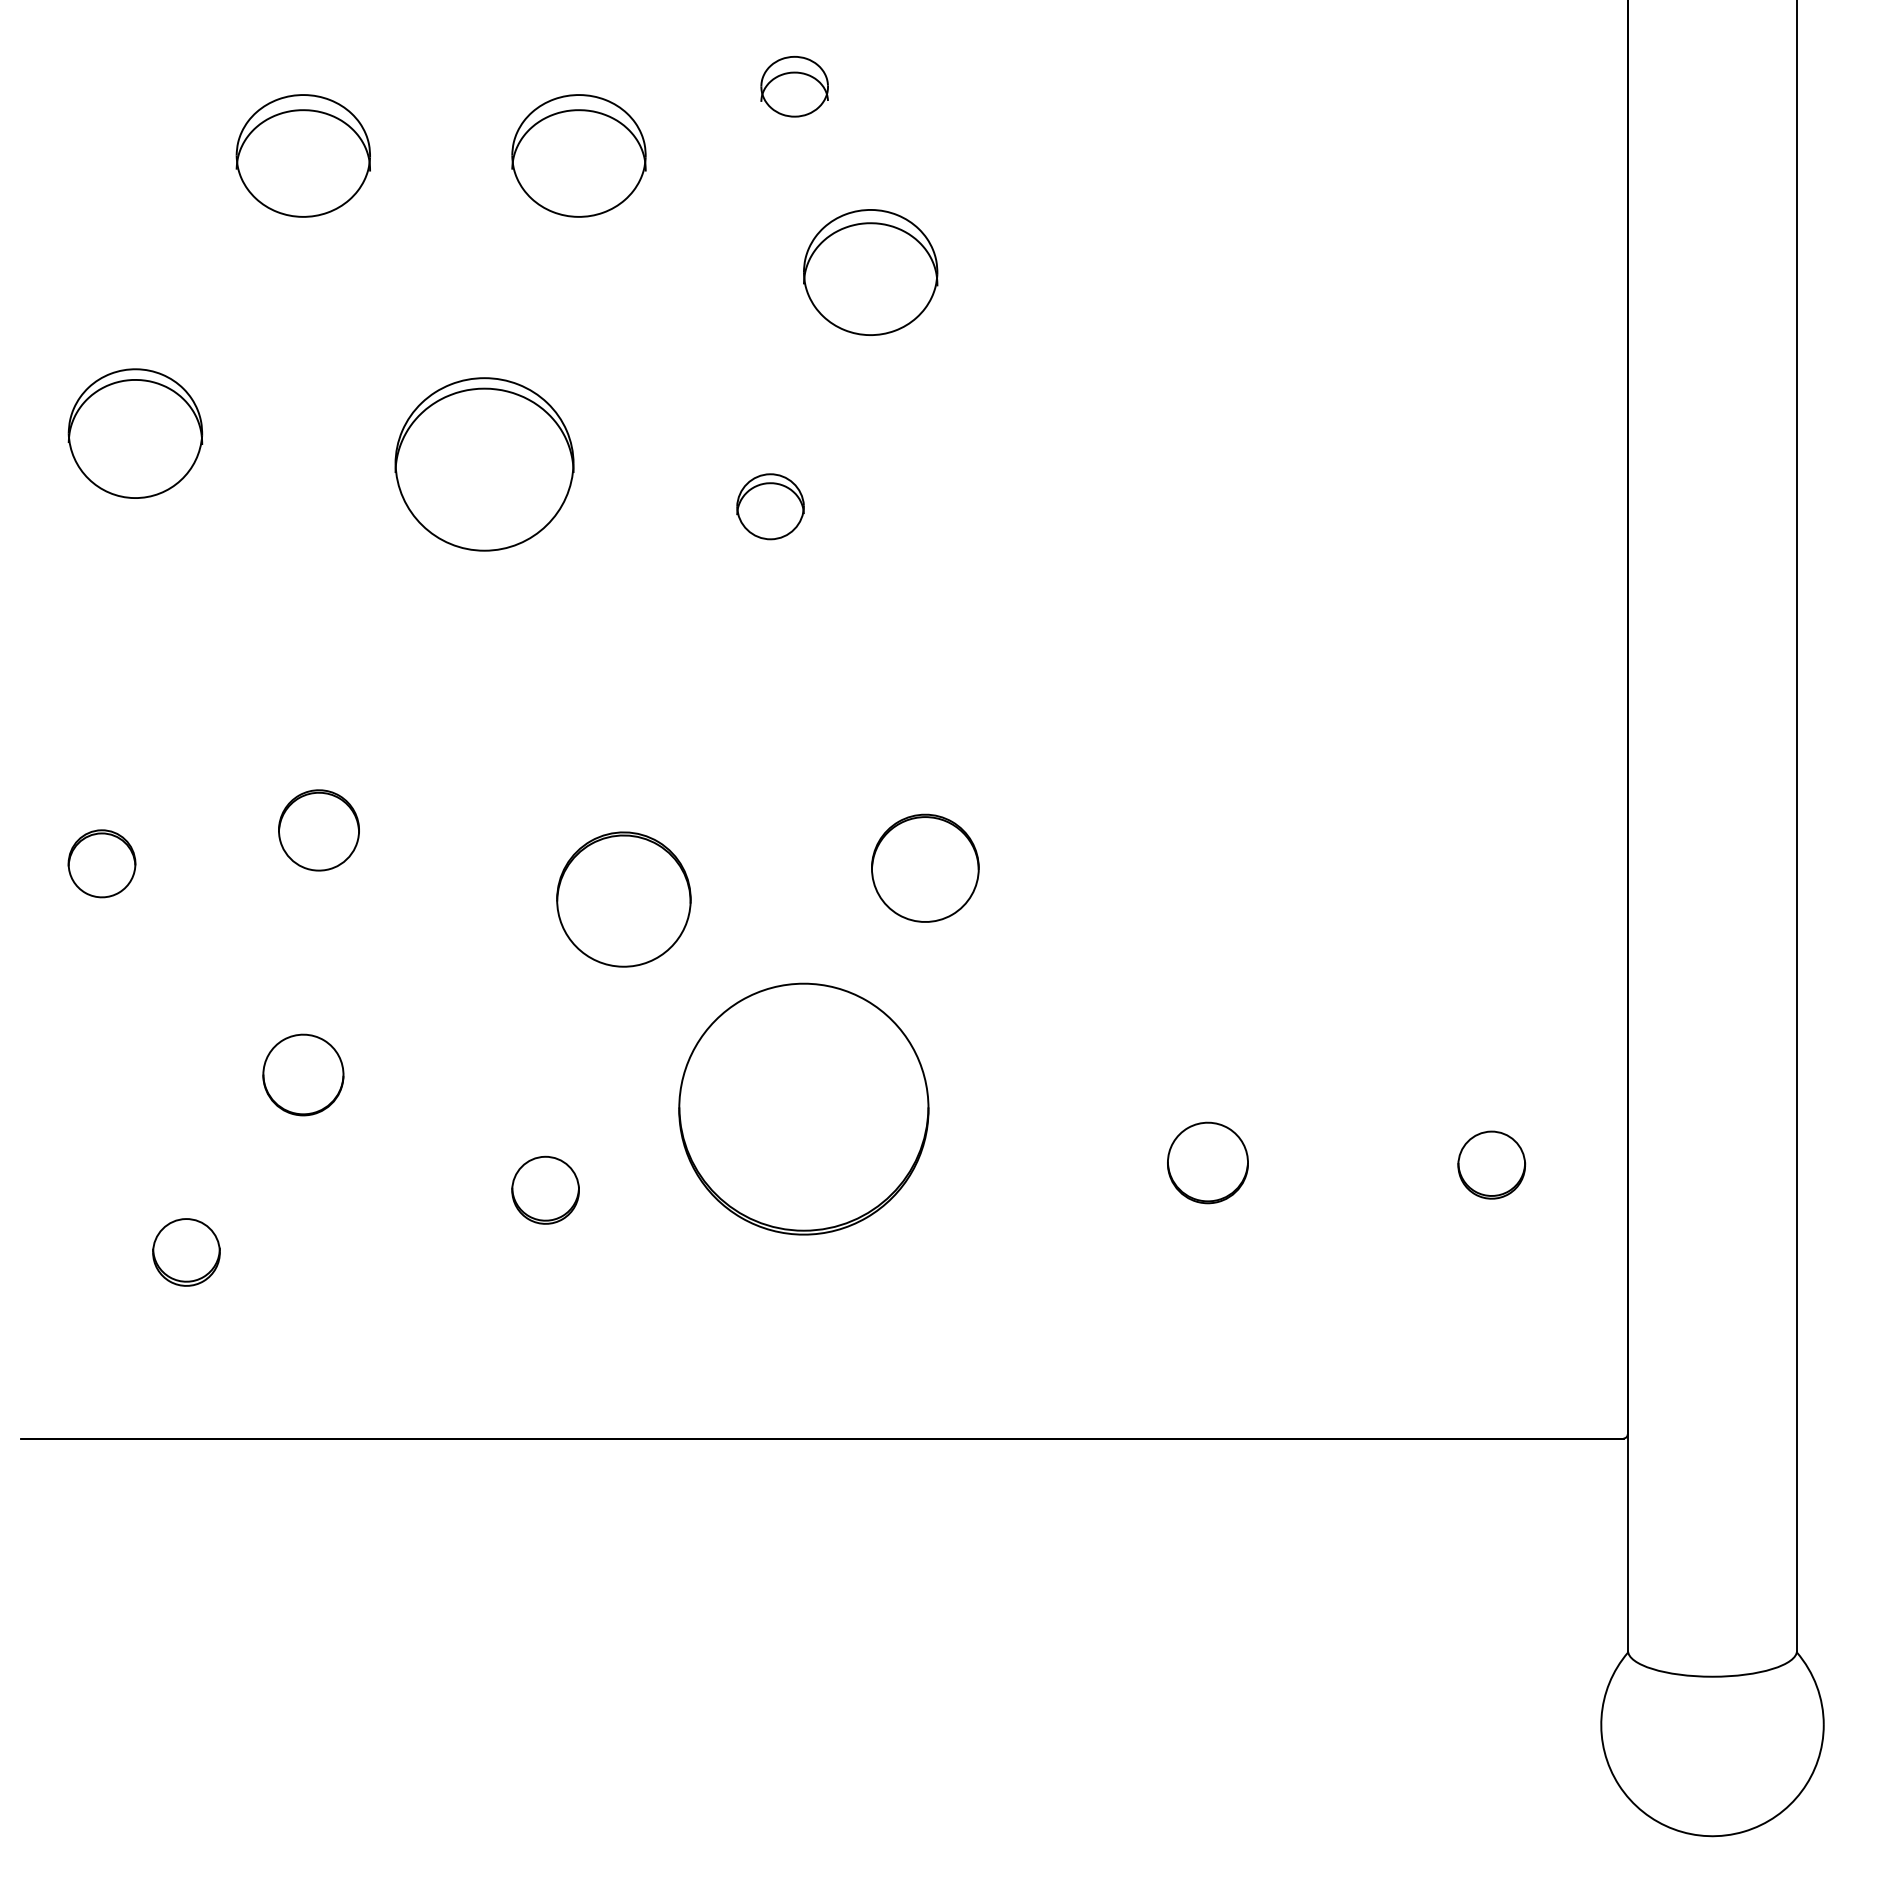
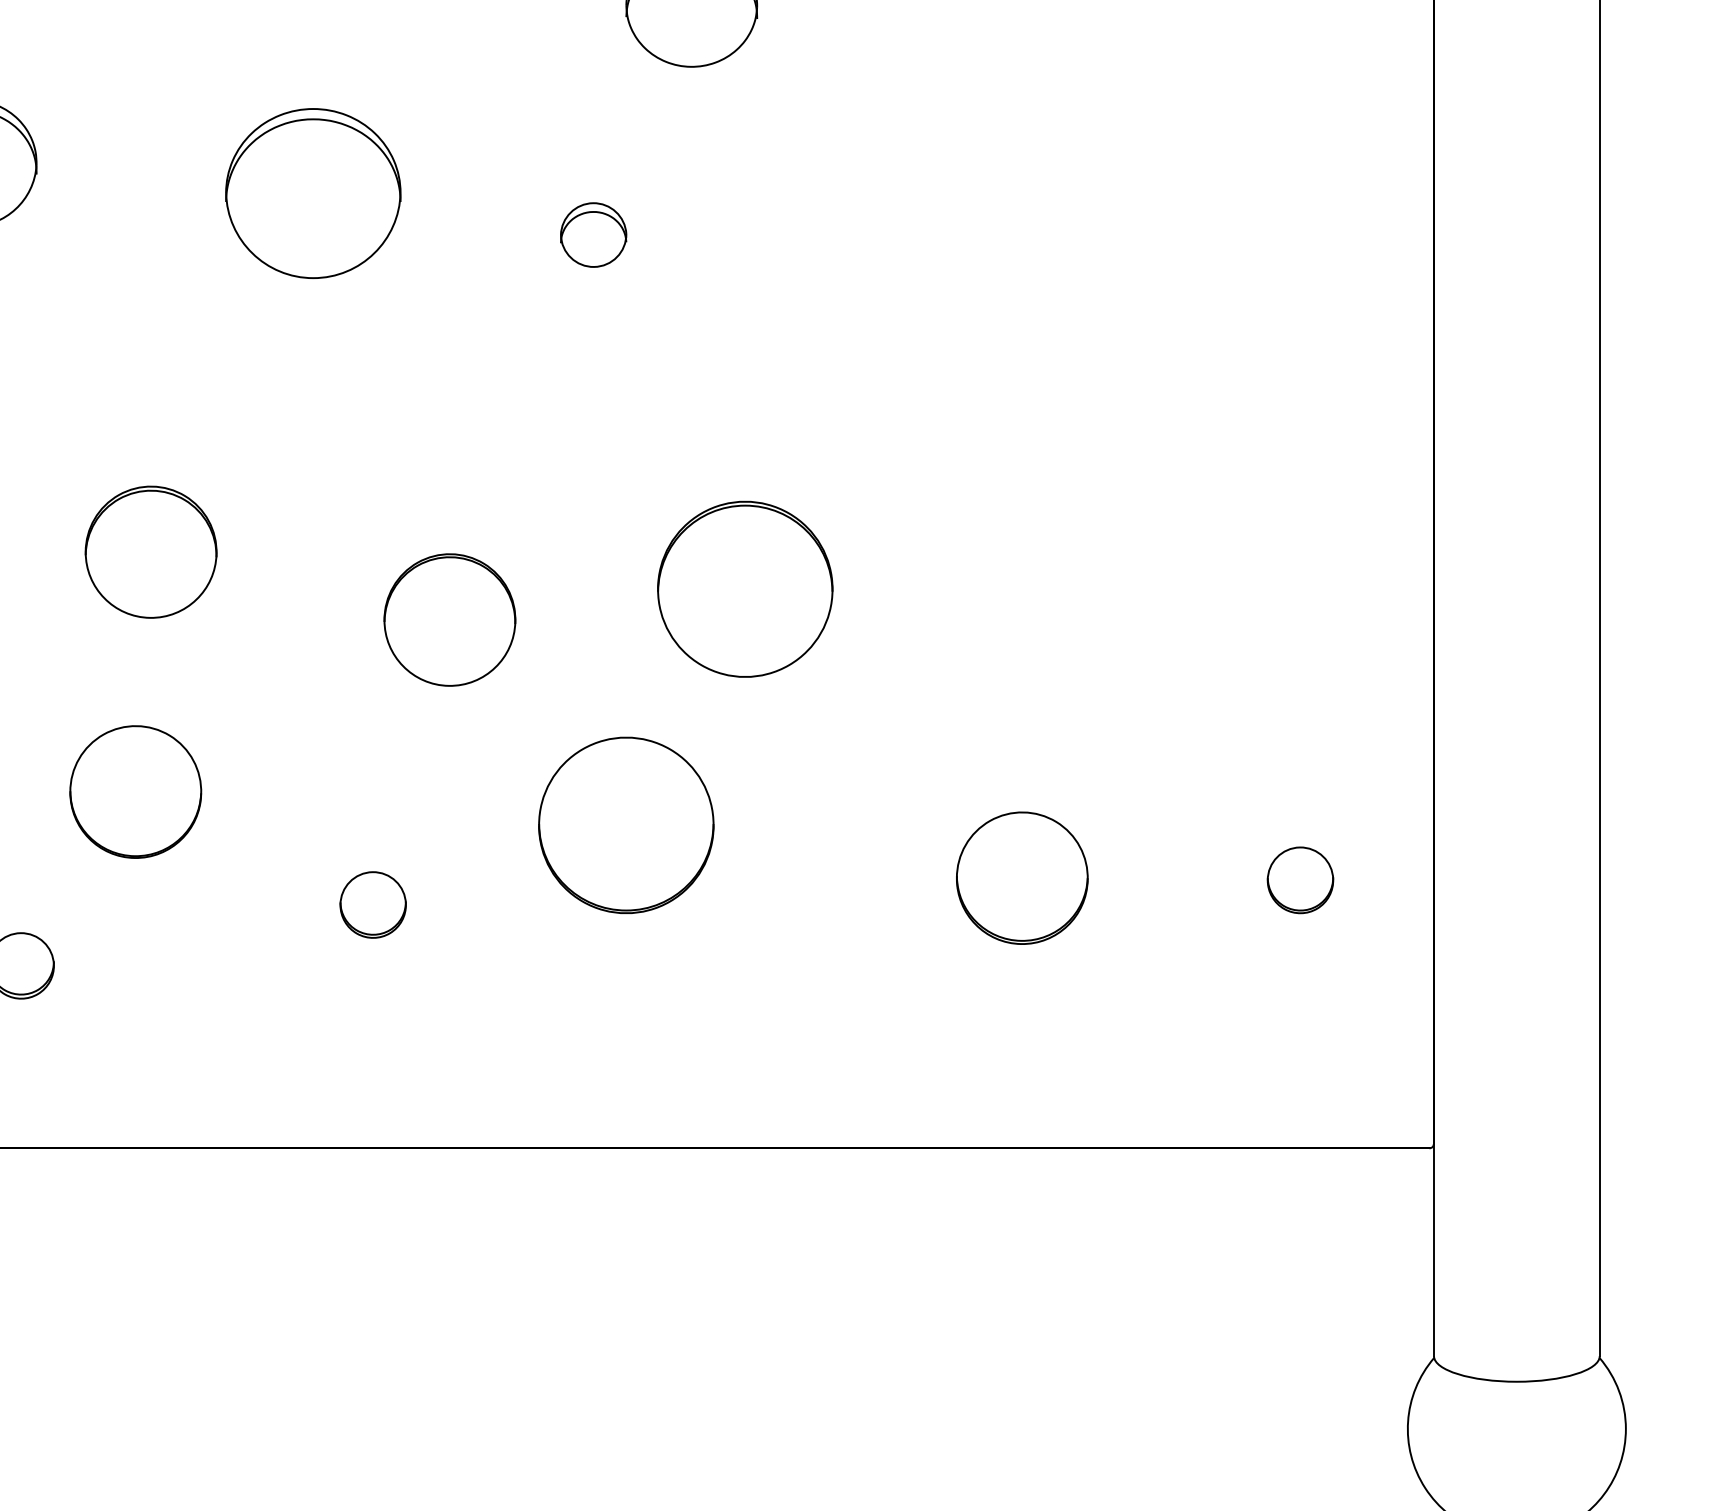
part: (318, 830) -> (150, 552), size x1.67
part: (925, 868) -> (745, 589), size x1.67
part: (303, 1074) -> (135, 791), size x1.67
part: (803, 1108) -> (625, 824), size x0.71
part: (1207, 1162) -> (1021, 877), size x1.67

